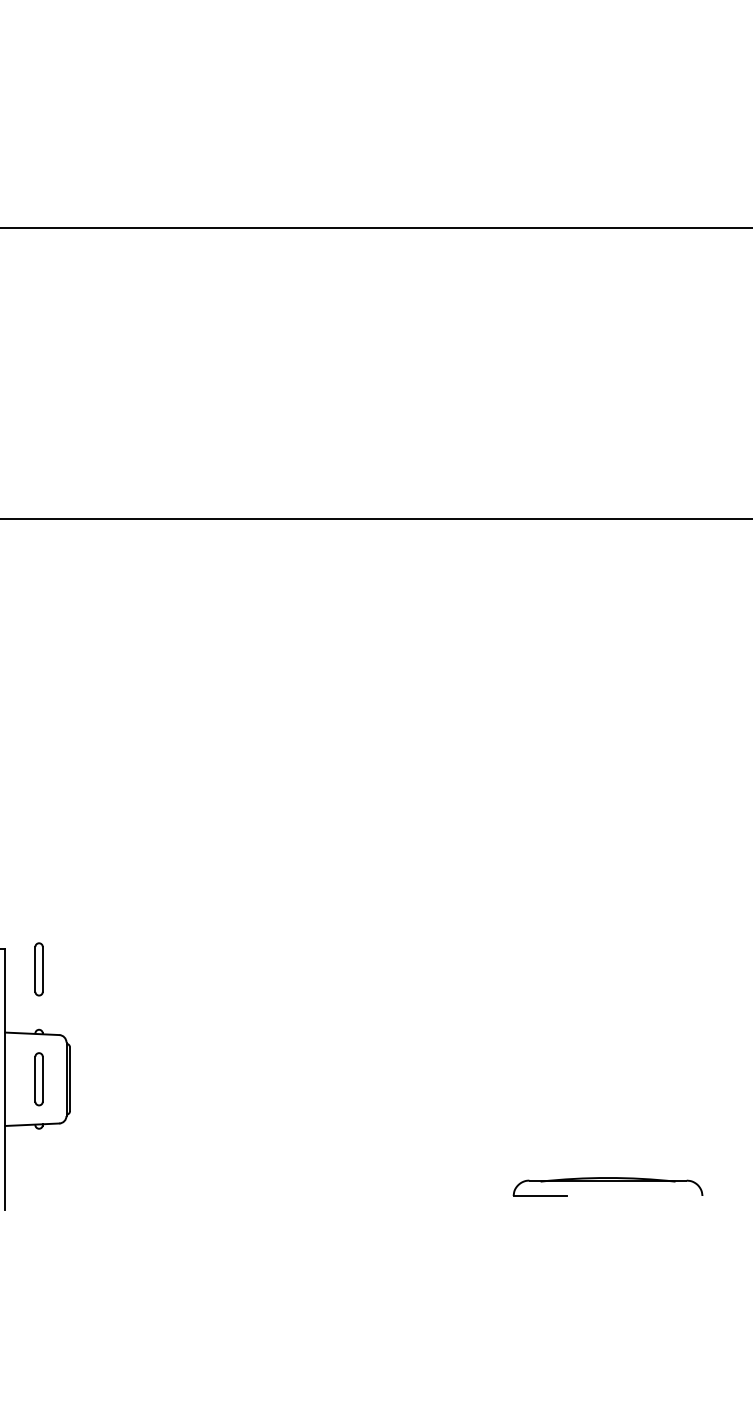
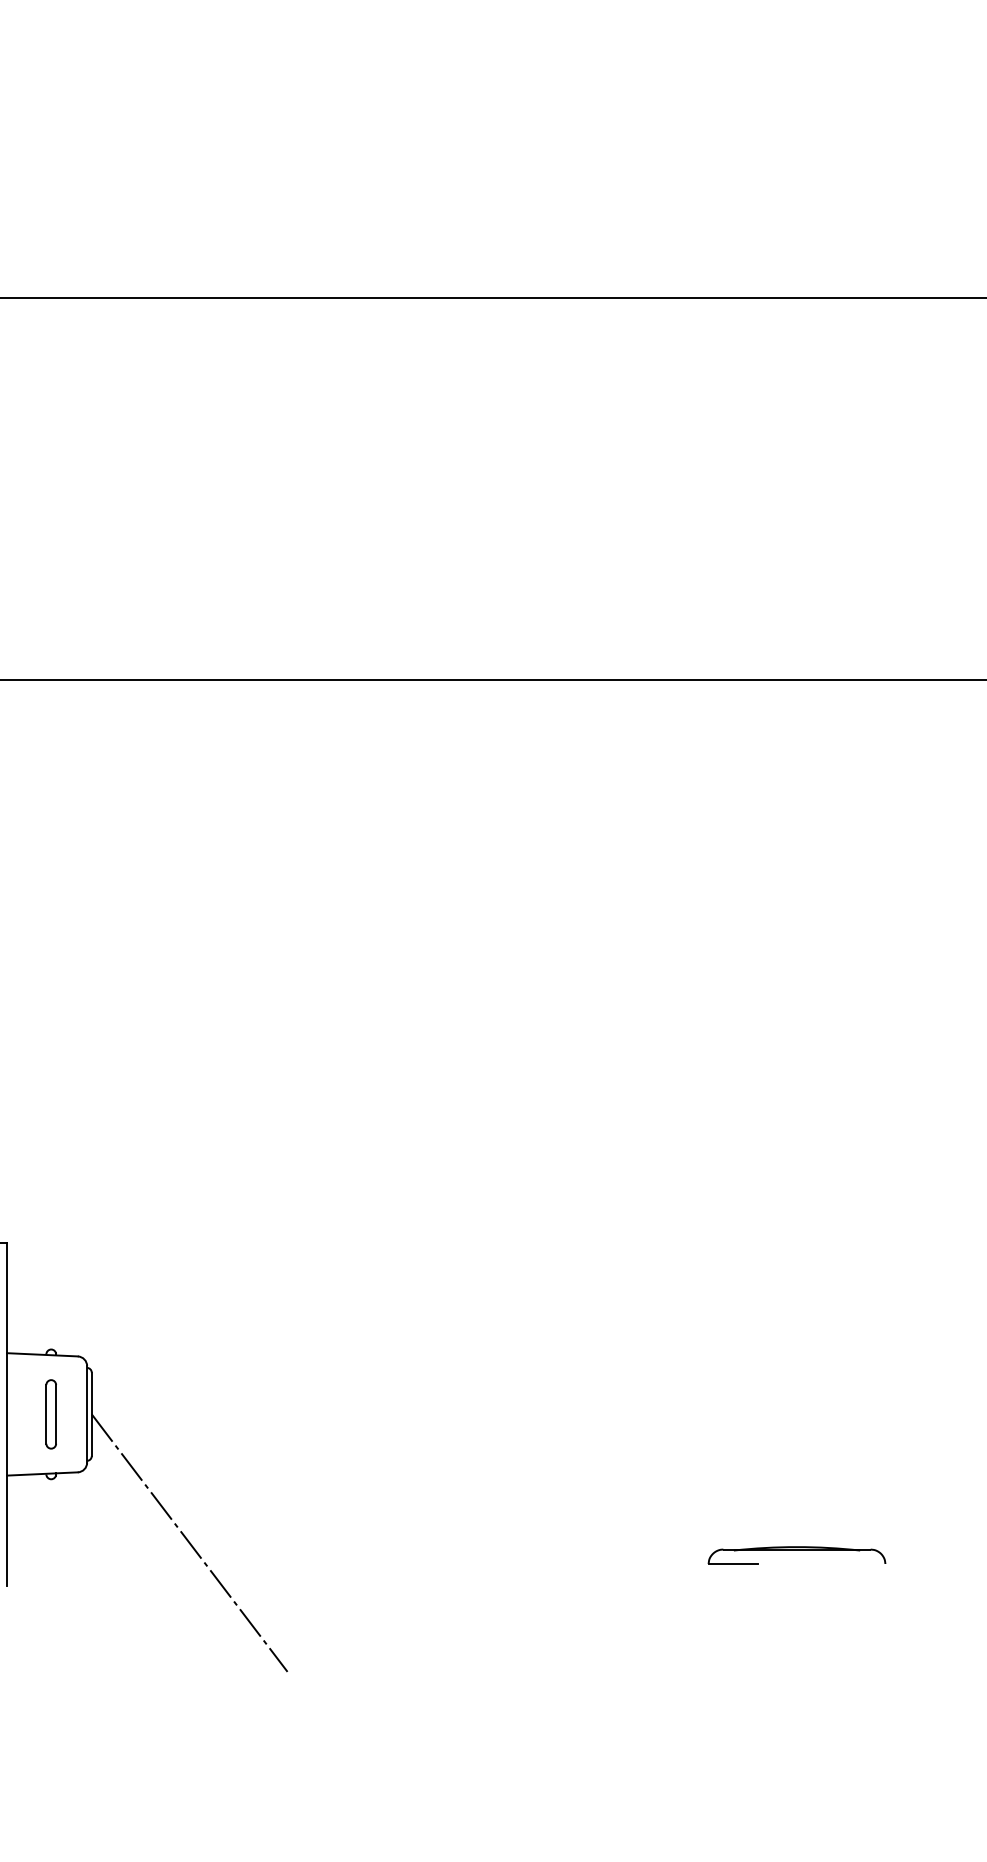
part: (38, 969) -> (50, 1270), removed
line: (144, 1177) -> (189, 1542), added
part: (607, 1186) -> (796, 1555), size x0.71

